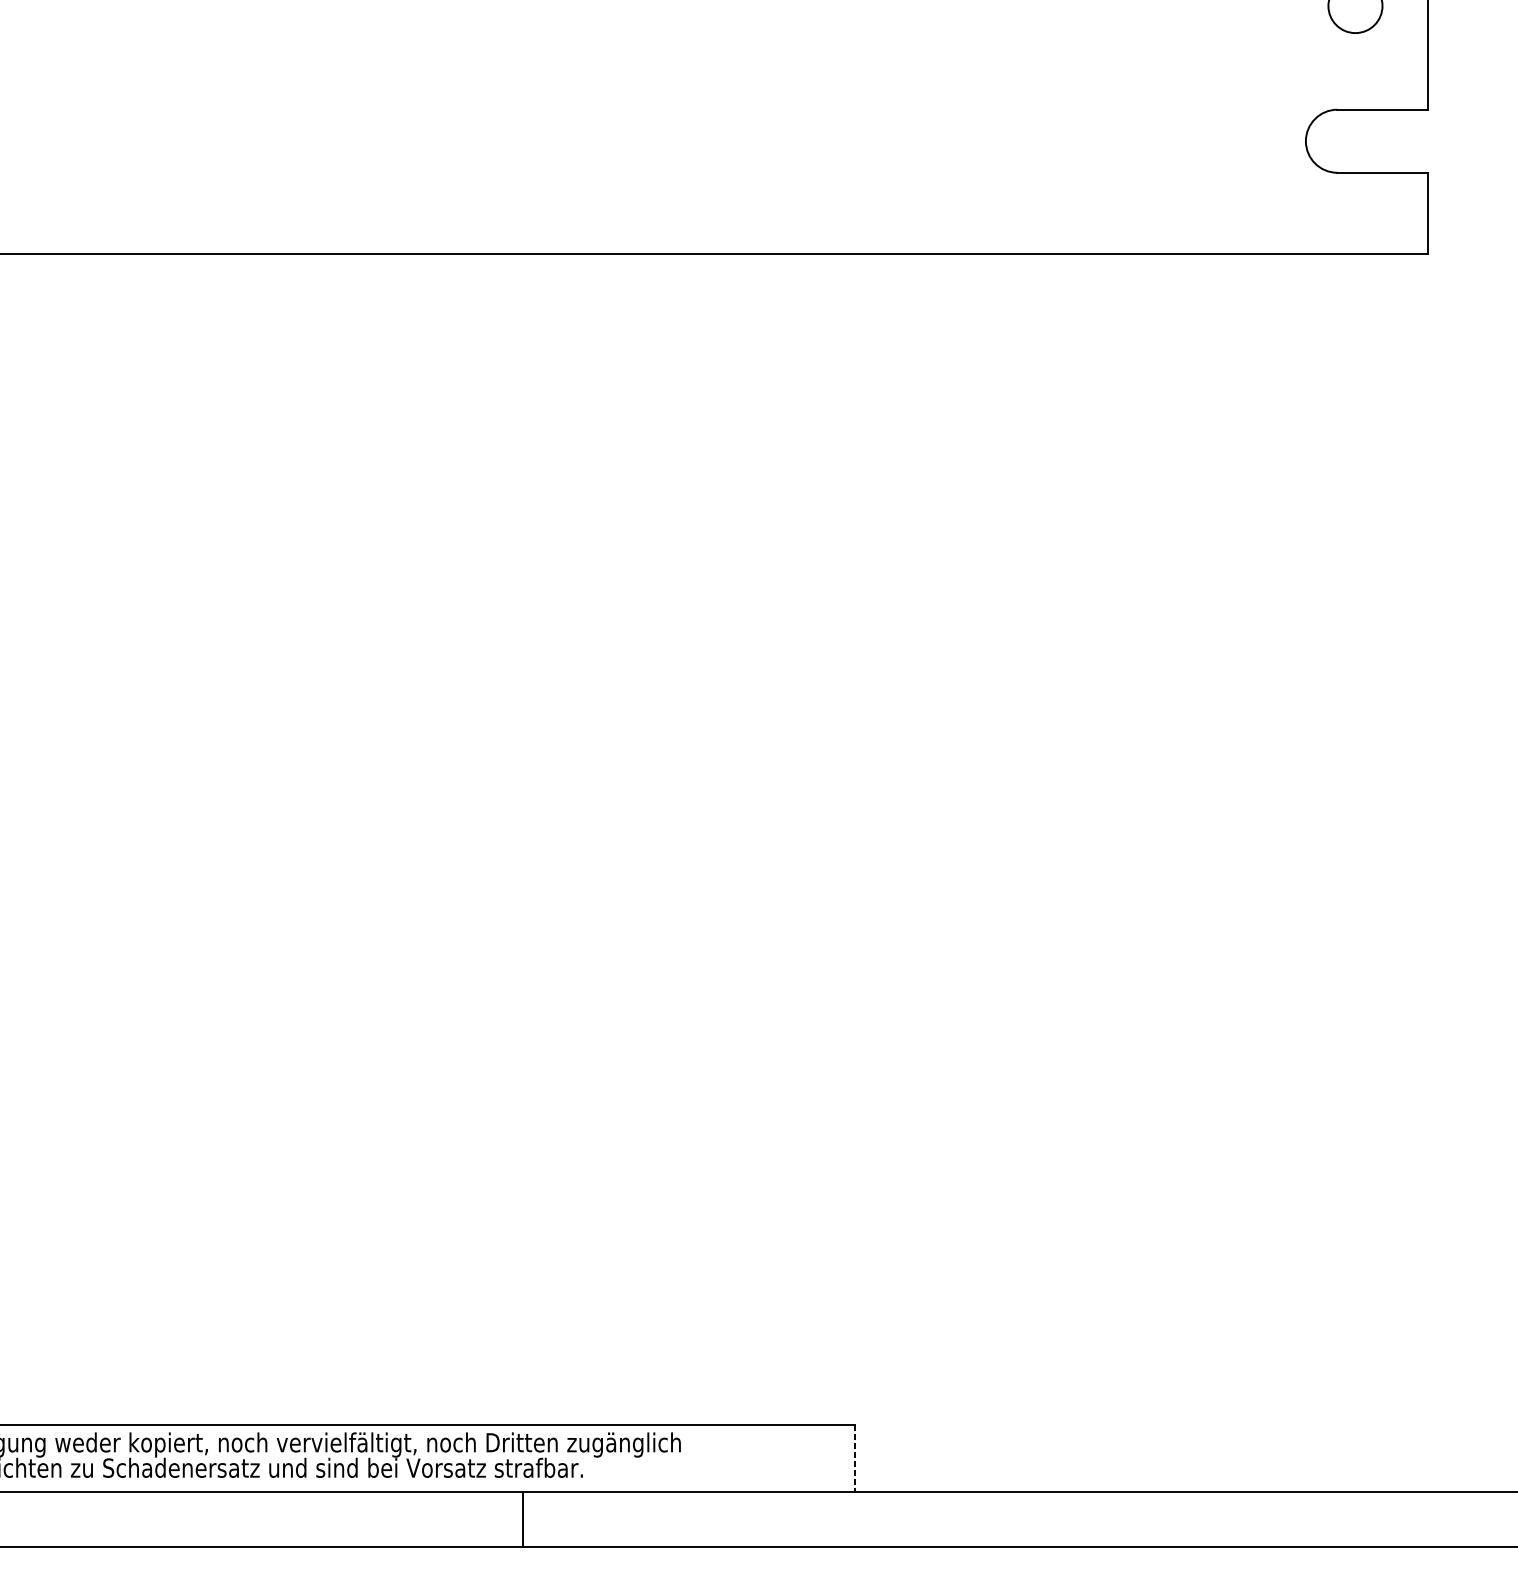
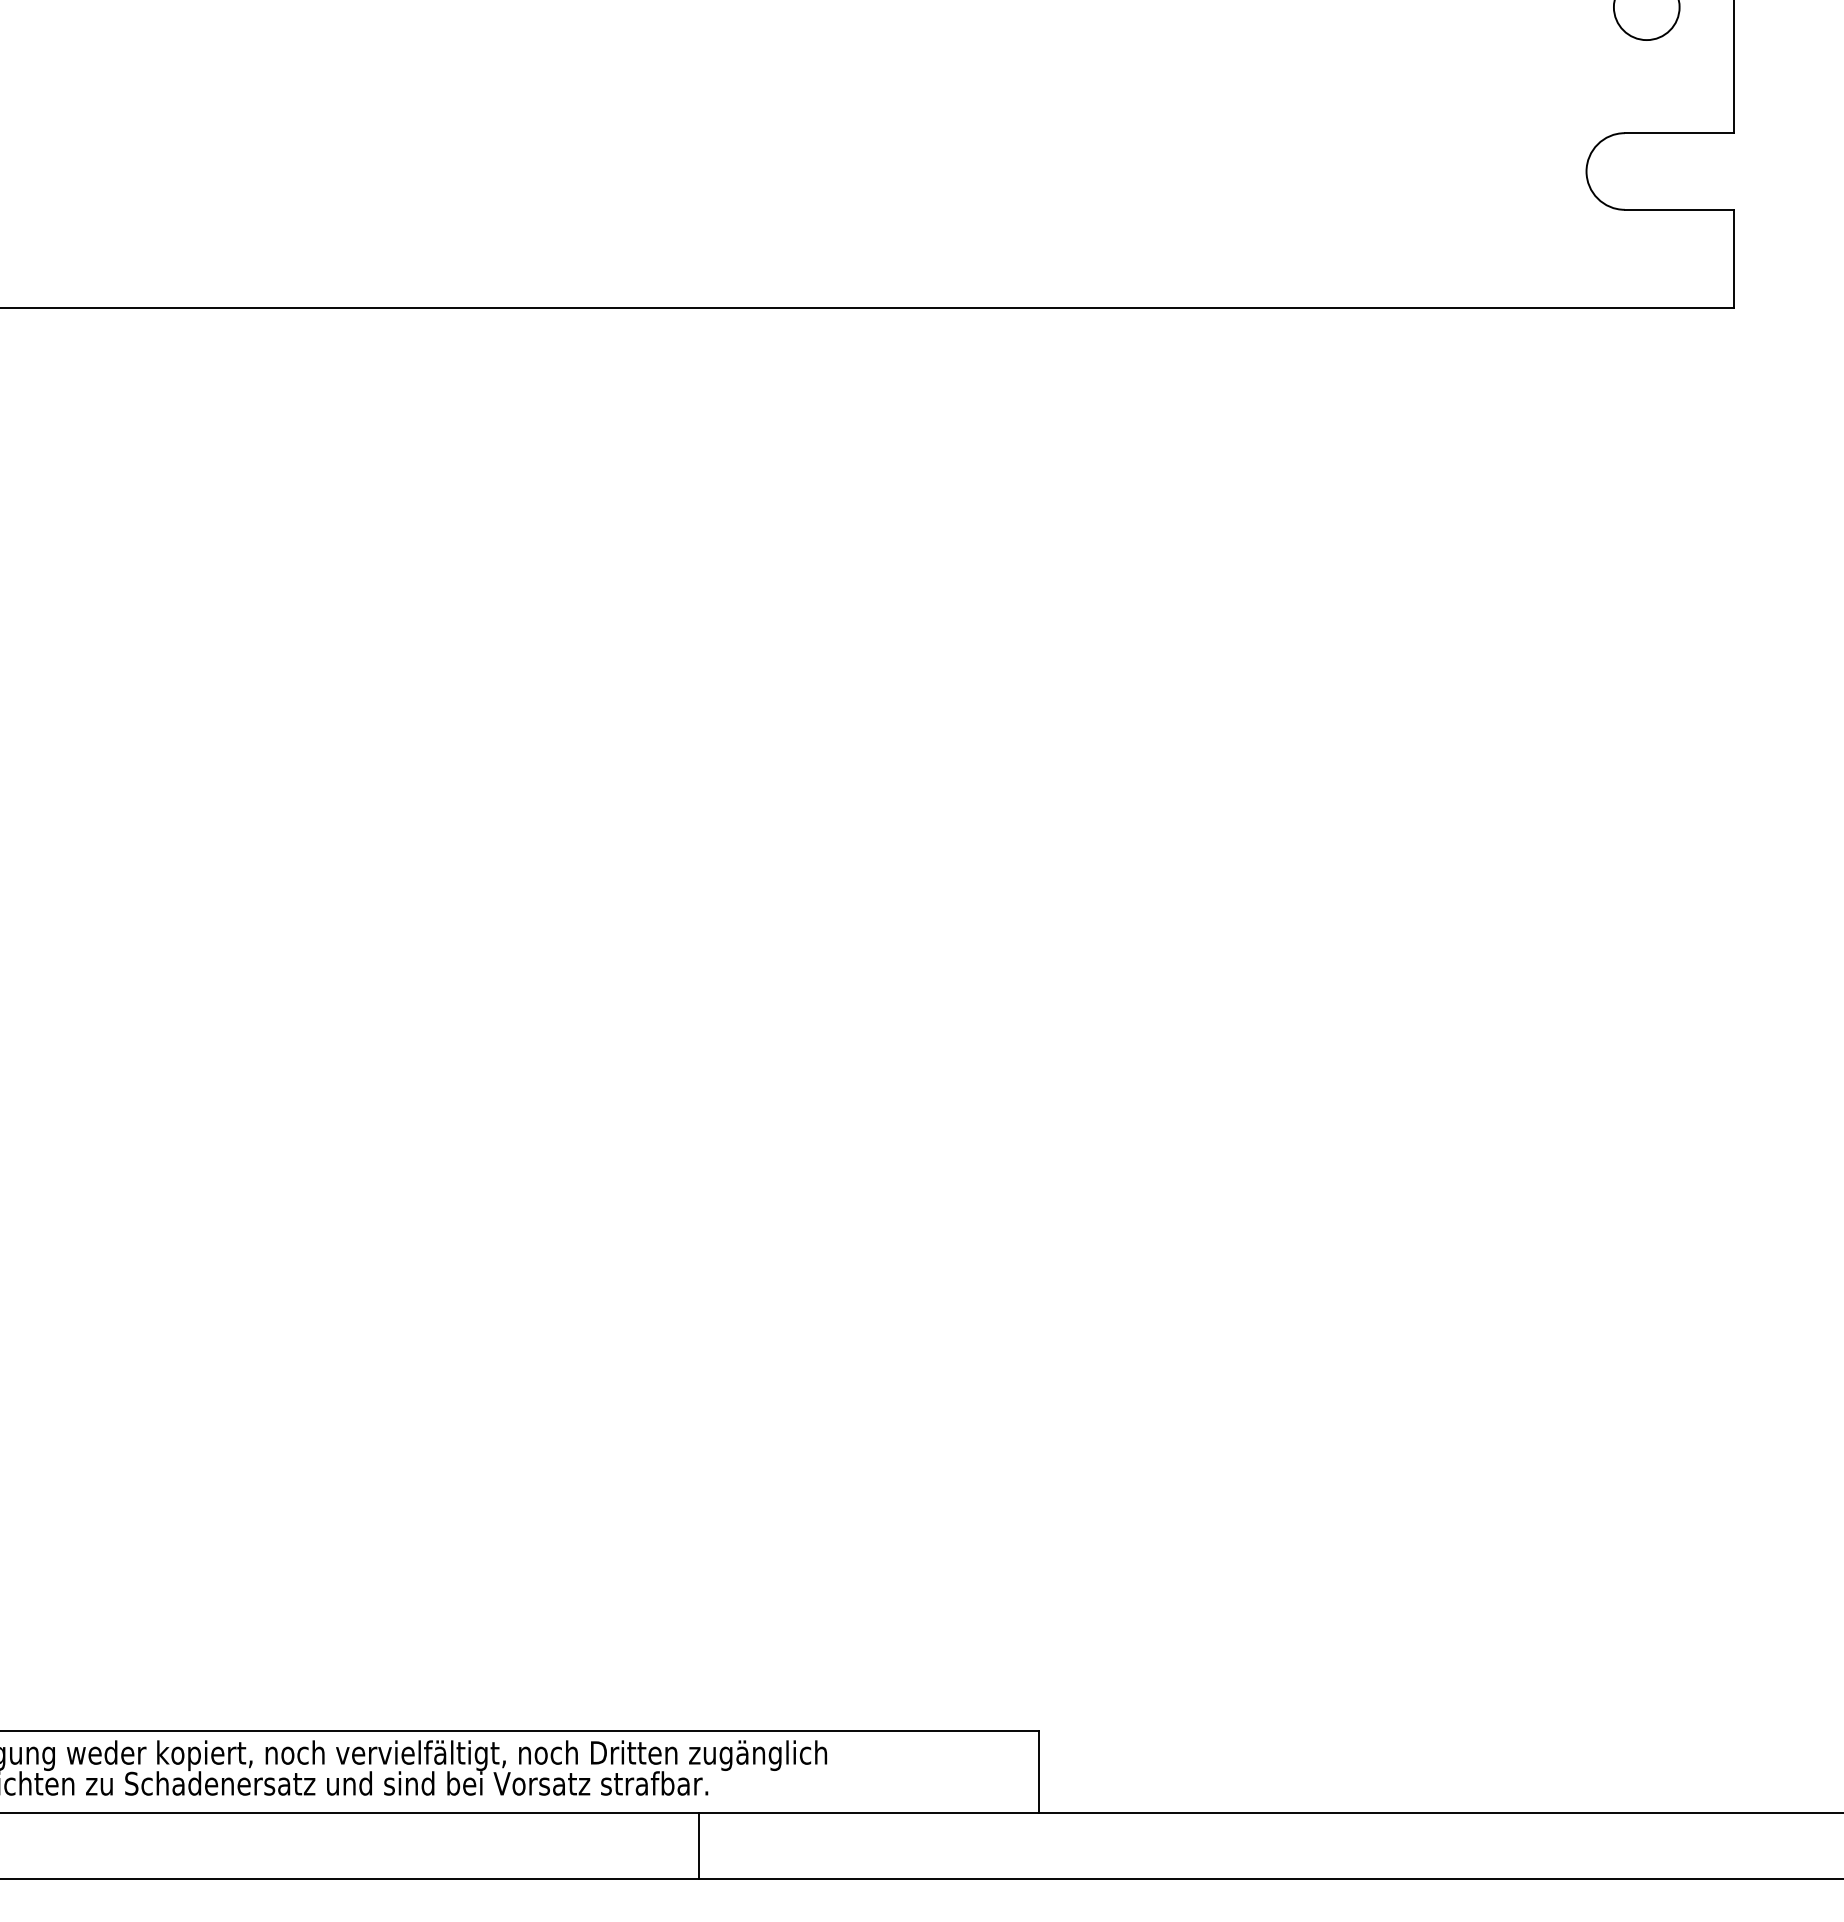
line: (854, 1458) -> (1038, 1772), dashed -> solid
line: (523, 1519) -> (699, 1846), moved

